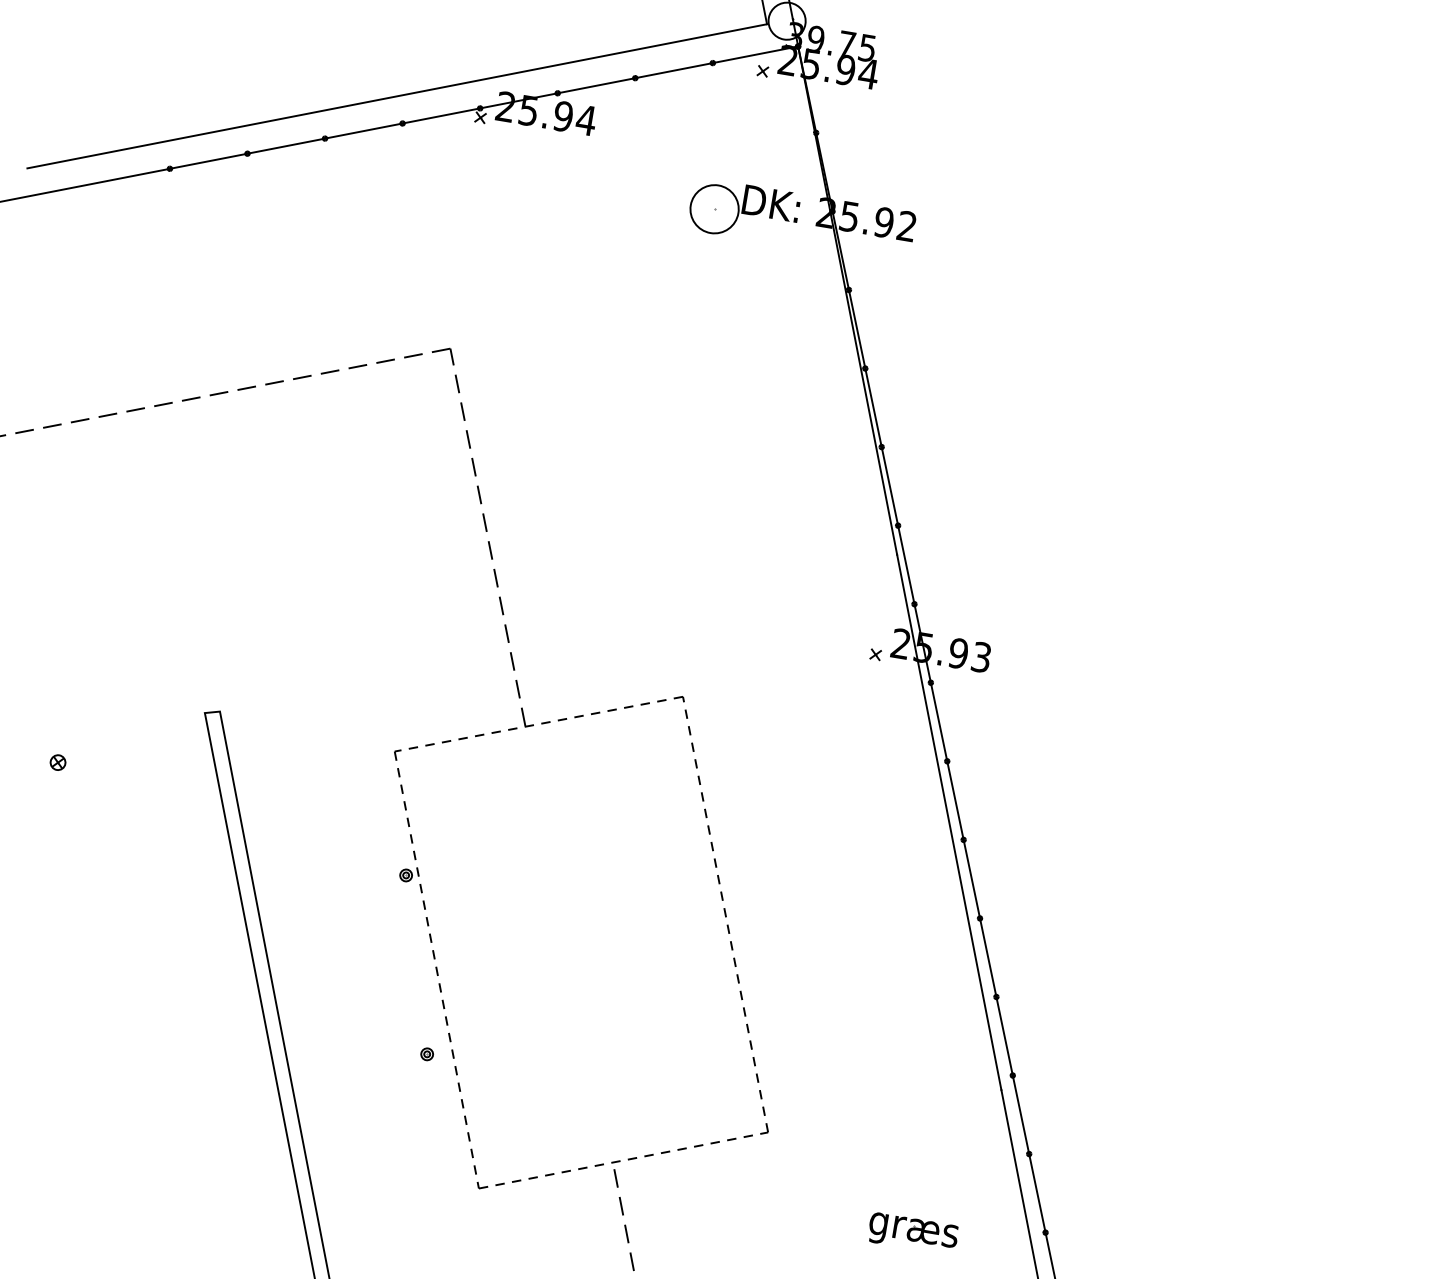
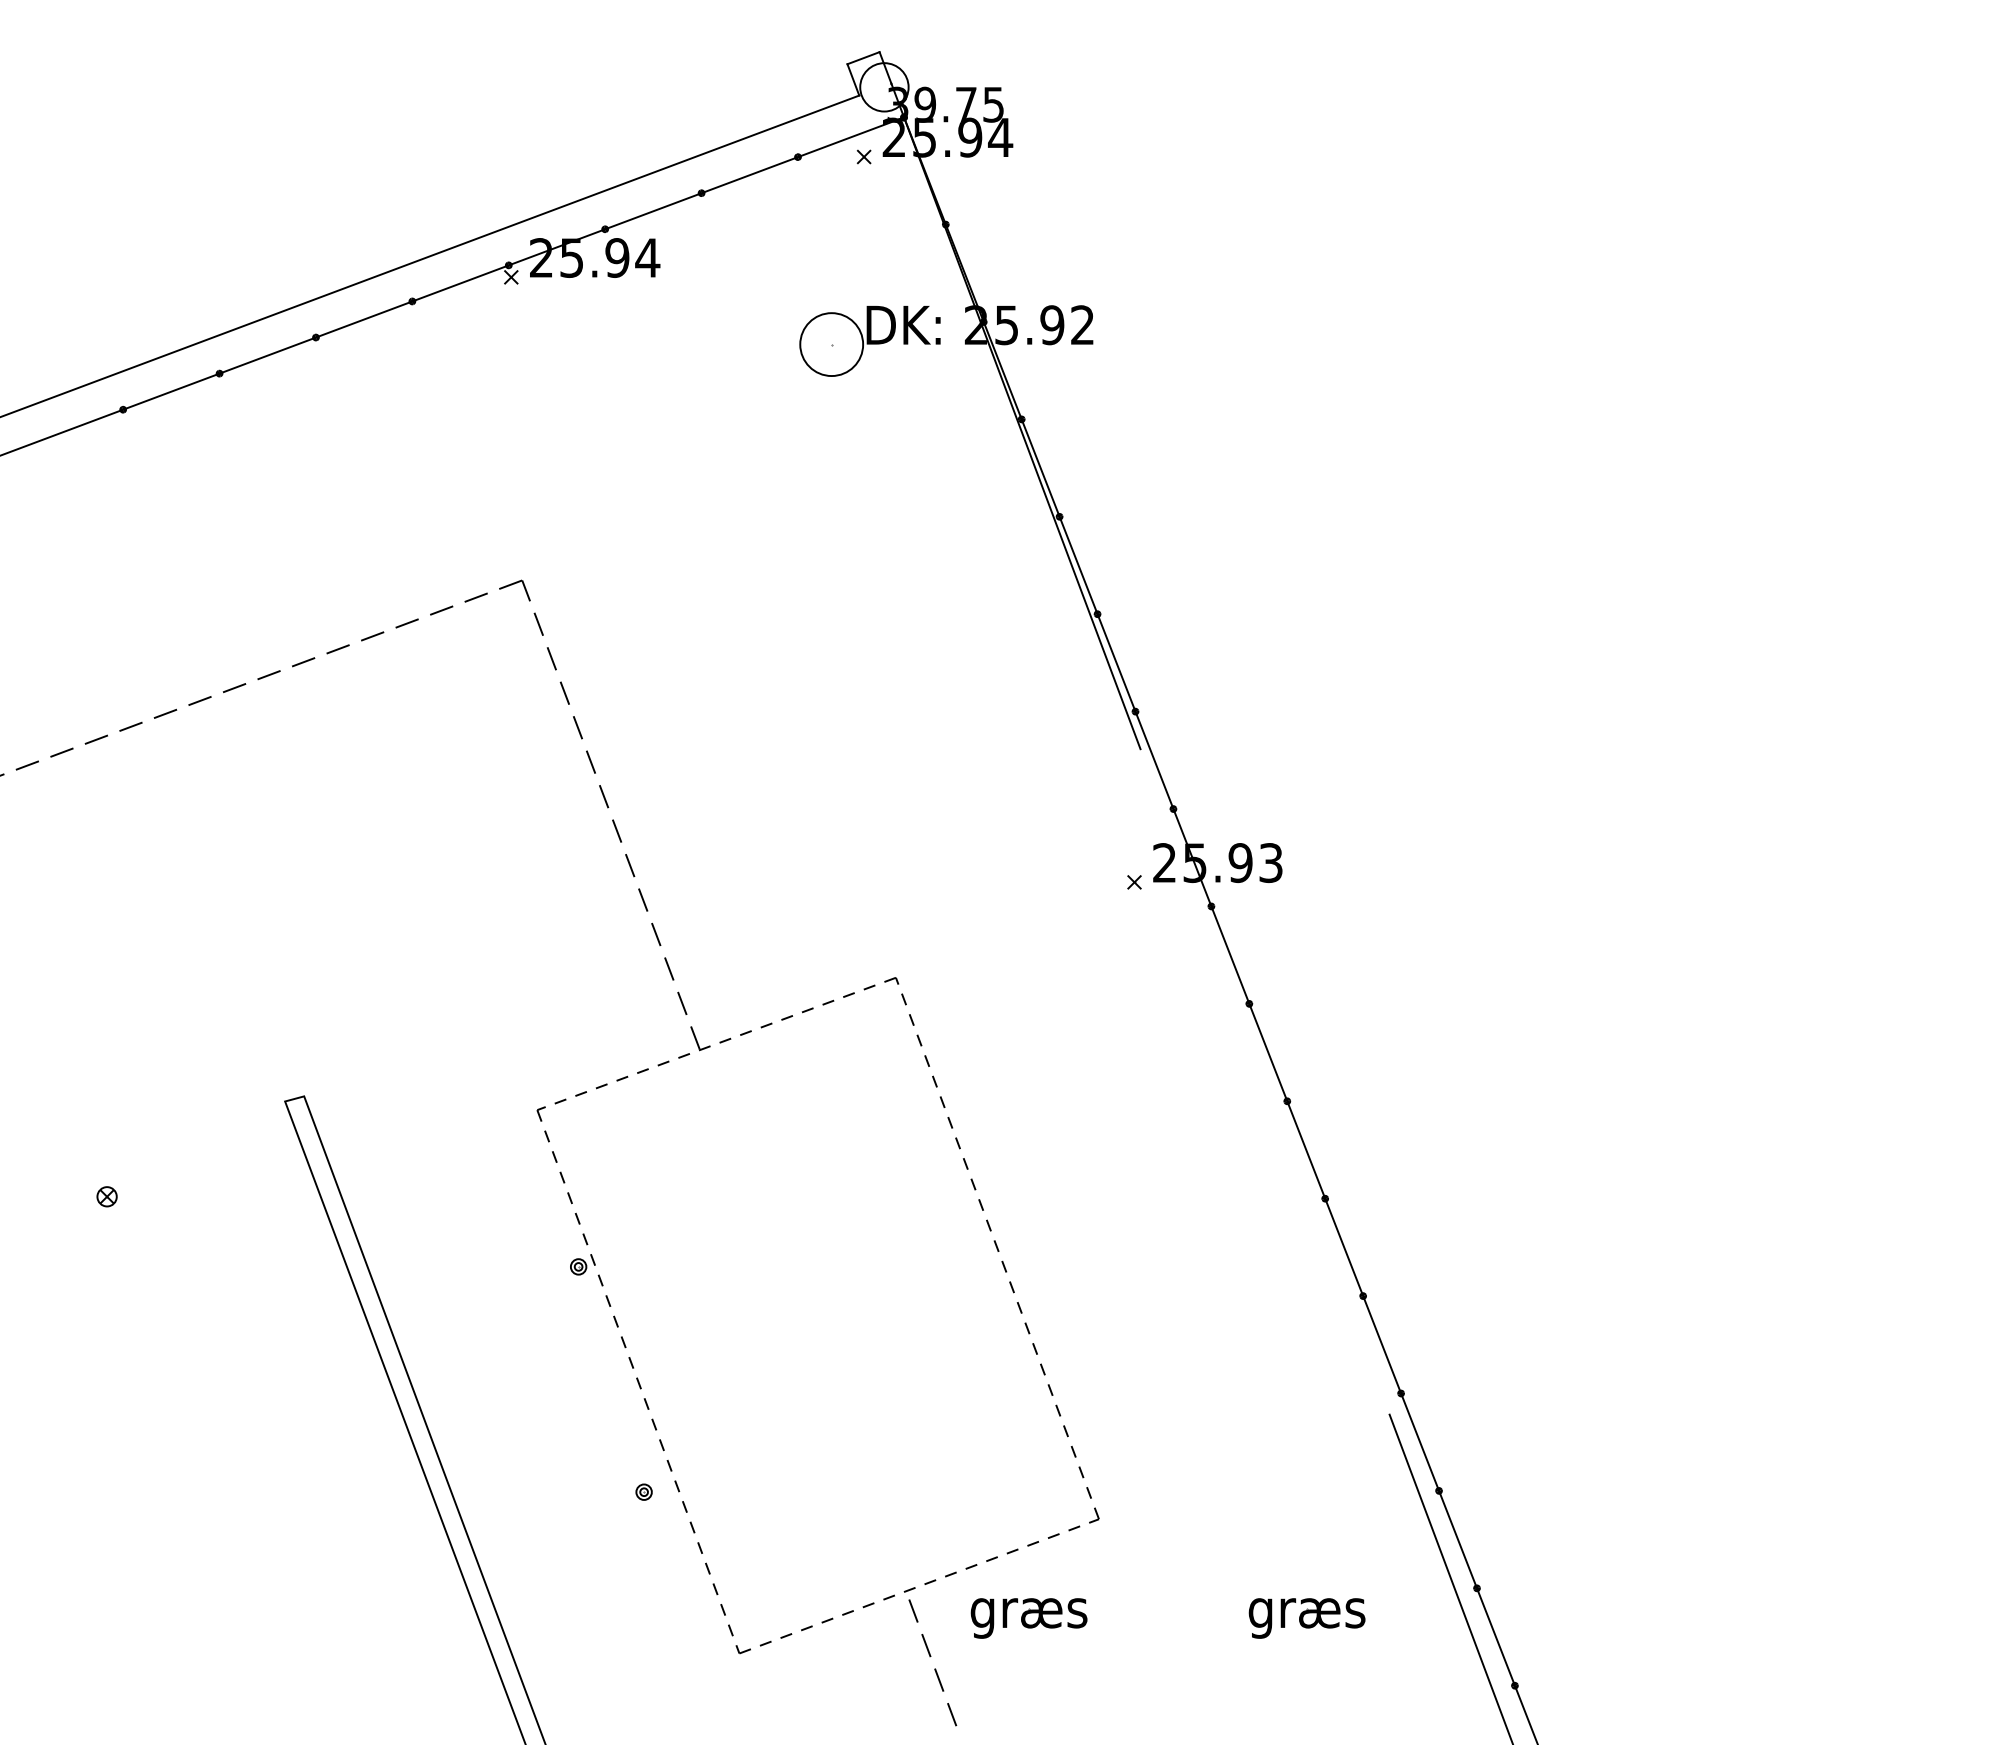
line: (948, 822) -> (1264, 1081), removed
part: (702, 1198) -> (1028, 1618), added

